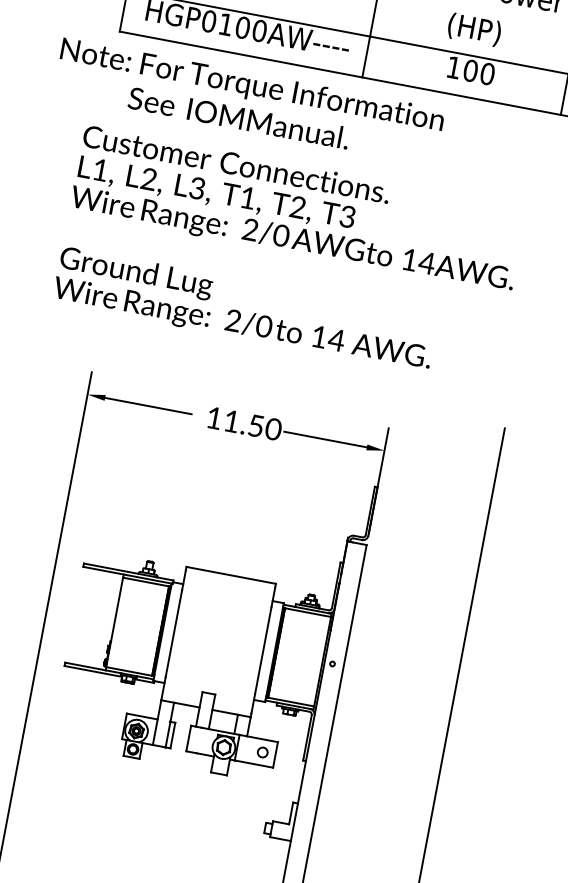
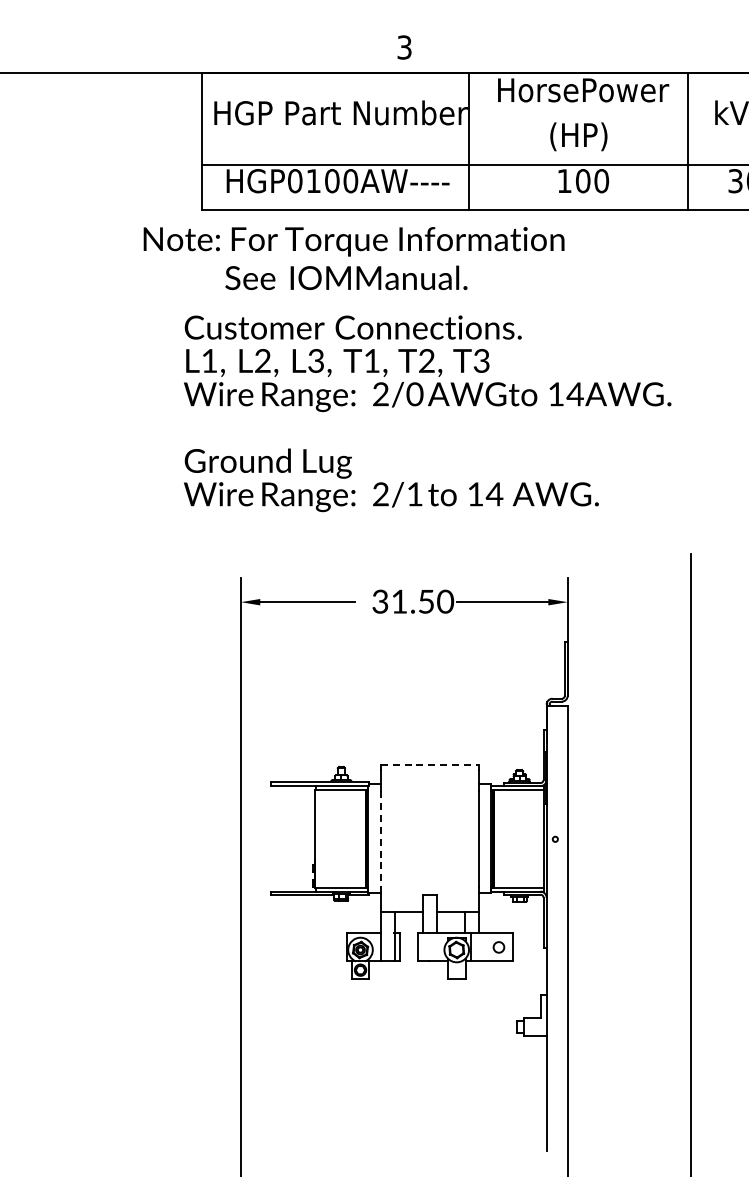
text: (263, 326) -> (414, 494), 2/0 -> 2/1
text: (214, 417) -> (380, 601), 11.50 -> 31.50
line: (231, 575) -> (430, 765), solid -> dashed
line: (173, 633) -> (380, 838), solid -> dashed

